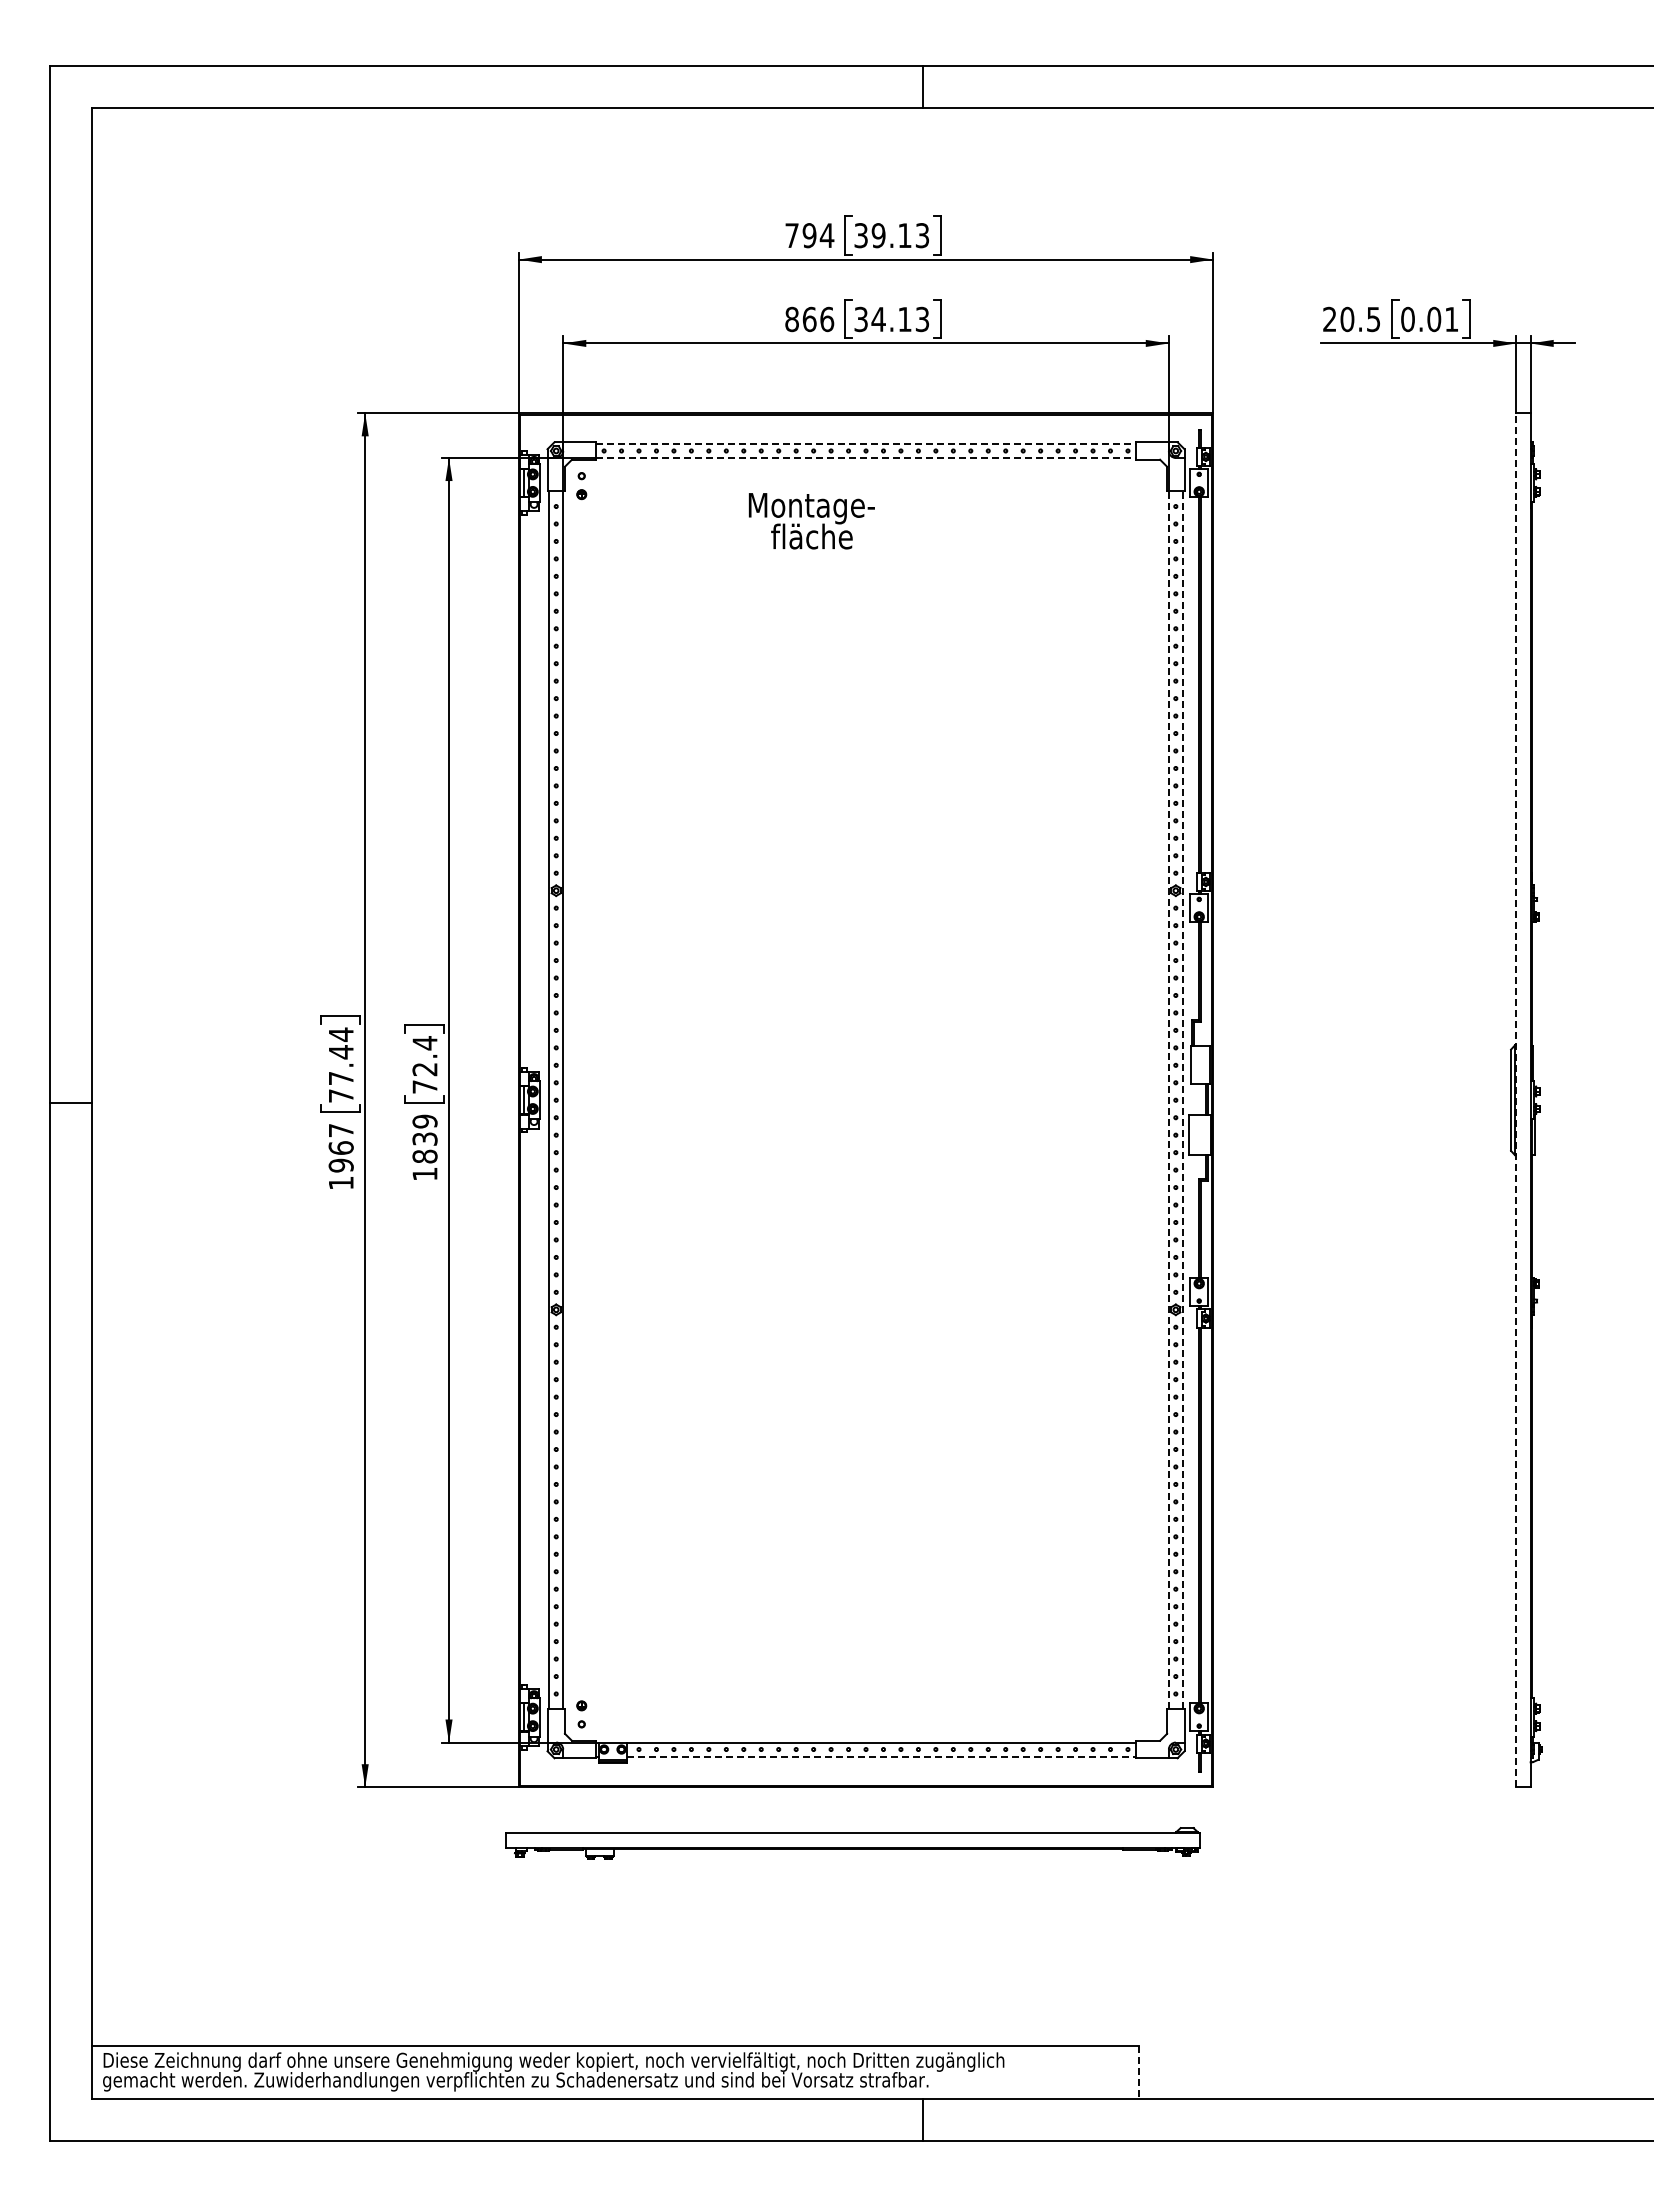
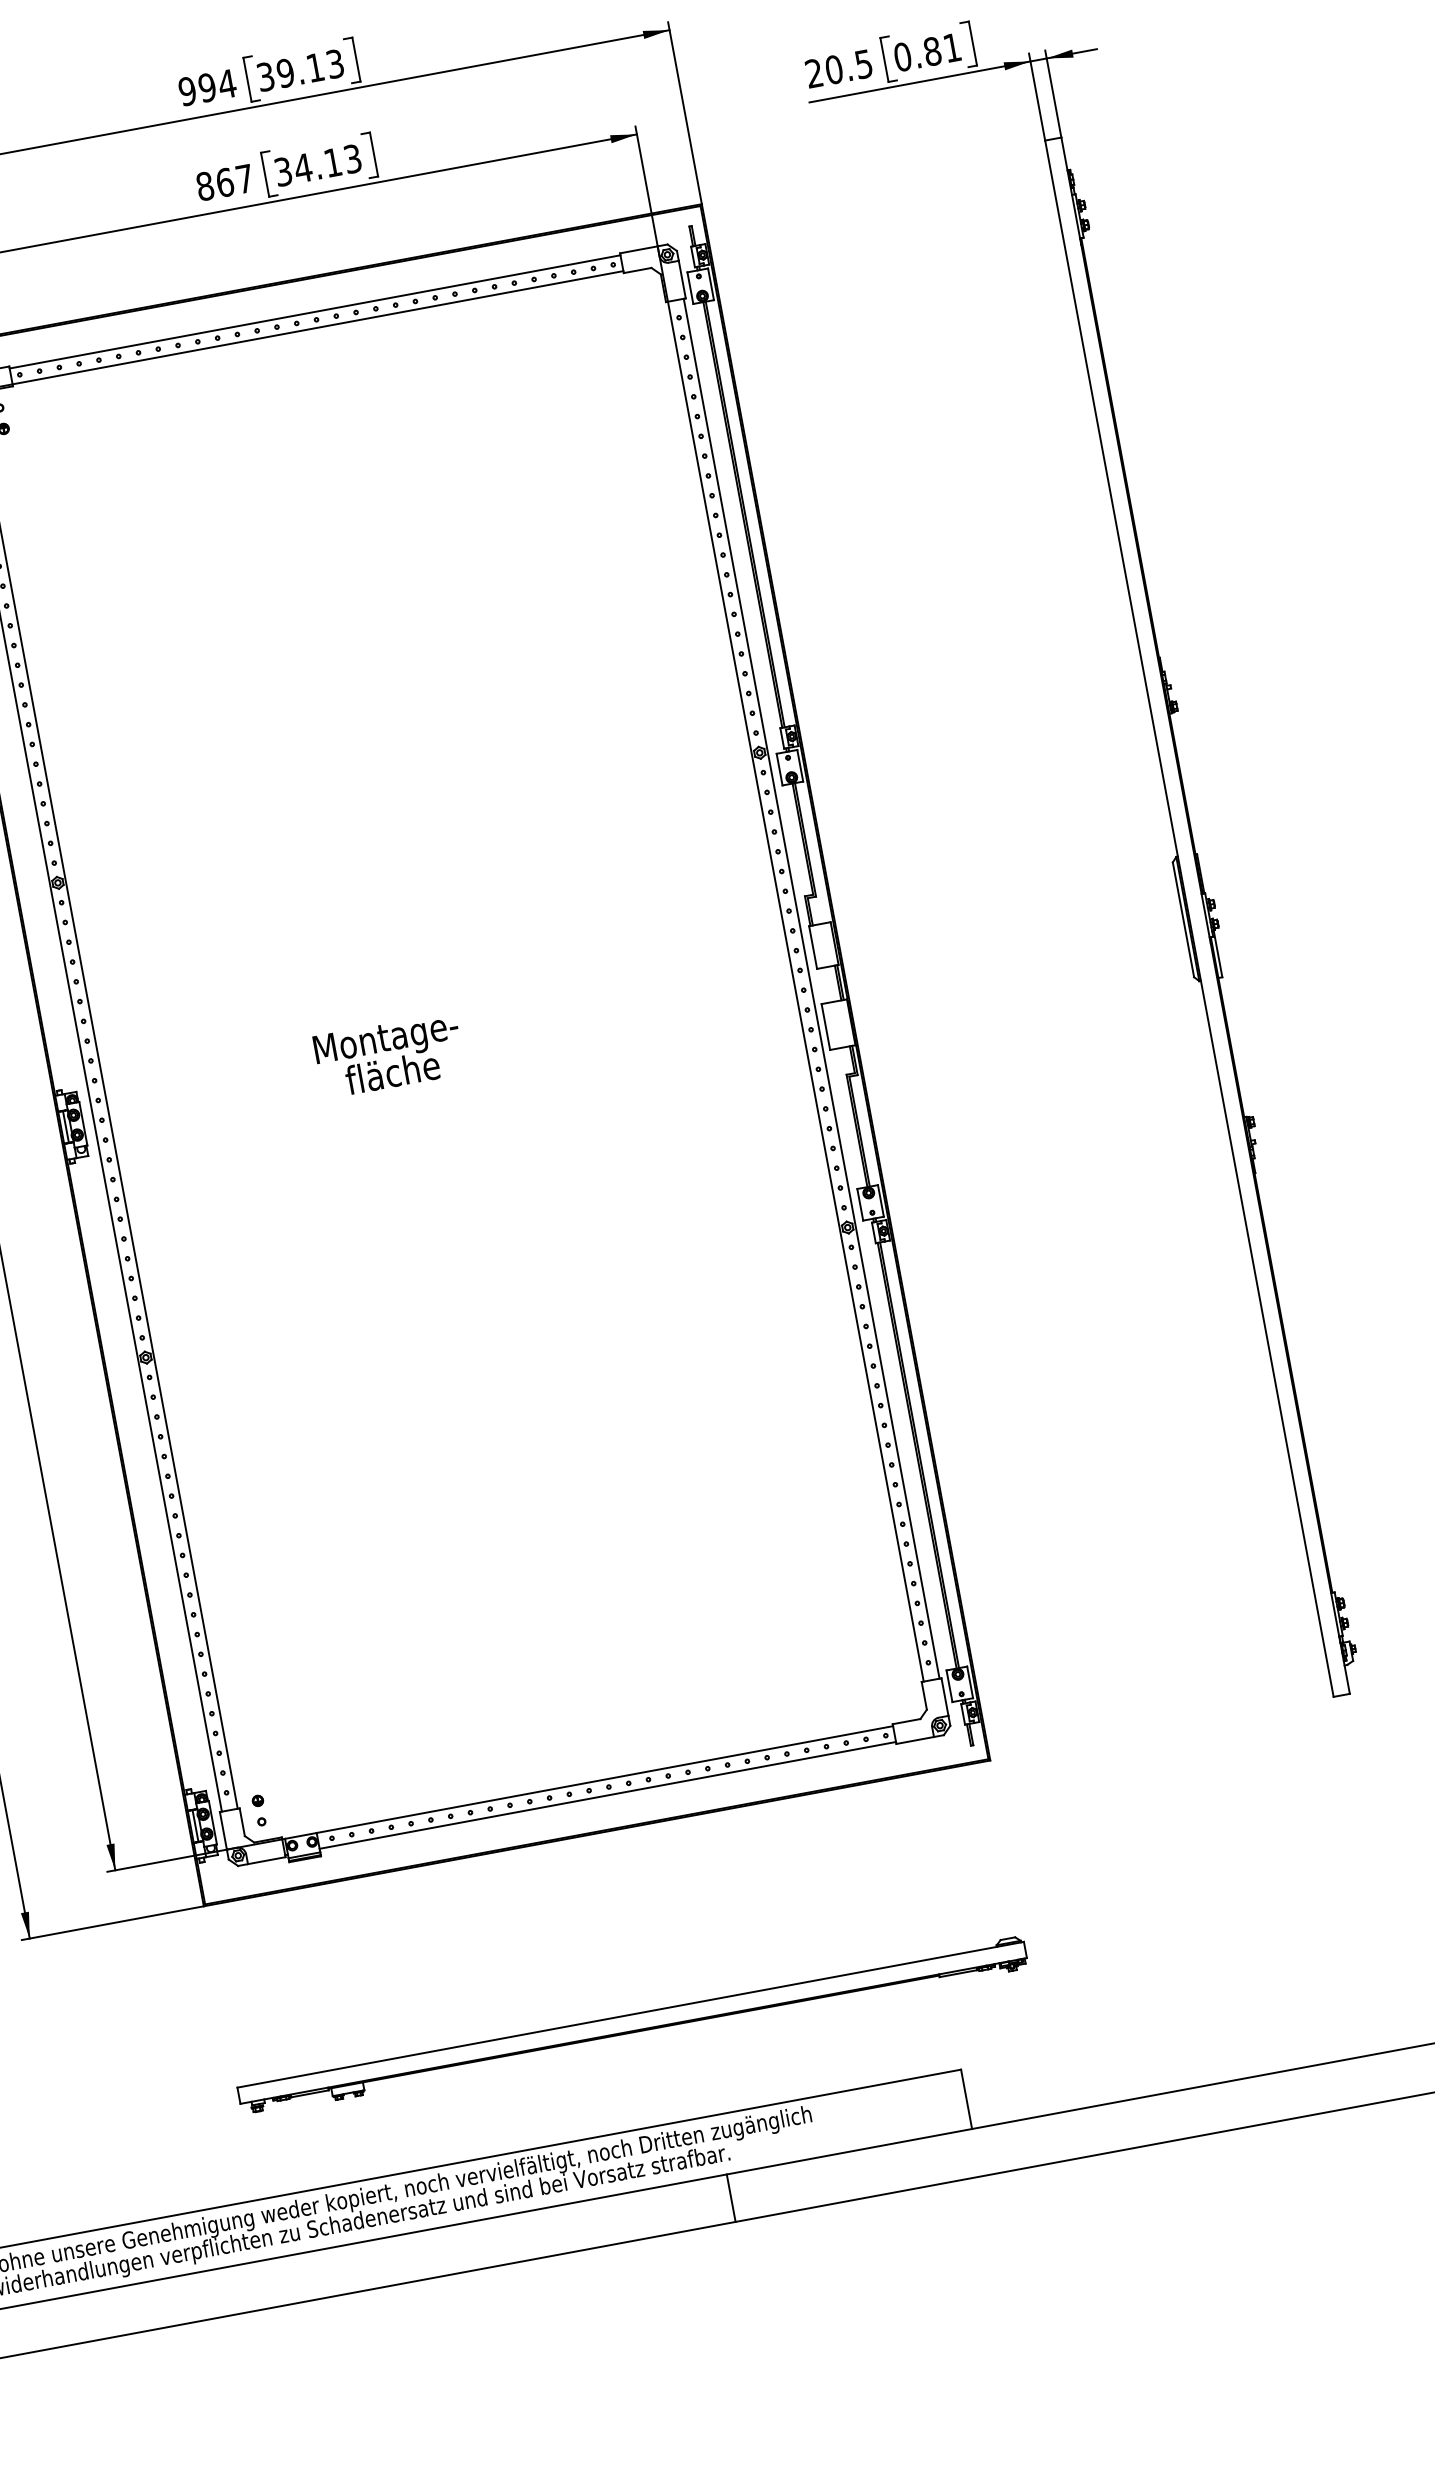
text: (791, 235) -> (186, 91), 794 -> 994
text: (827, 319) -> (245, 178), 866 -> 867
text: (1434, 319) -> (932, 51), 0.01 -> 0.81
line: (866, 444) -> (315, 312), dashed -> solid
line: (866, 457) -> (318, 327), dashed -> solid
text: (811, 521) -> (389, 1055), moved
line: (1168, 1099) -> (795, 990), dashed -> solid
line: (1182, 1099) -> (811, 987), dashed -> solid
line: (1516, 1100) -> (1189, 918), dashed -> solid
line: (881, 1756) -> (608, 1795), dashed -> solid
part: (852, 1843) -> (632, 2026), moved
line: (1139, 2073) -> (966, 2100), dashed -> solid

